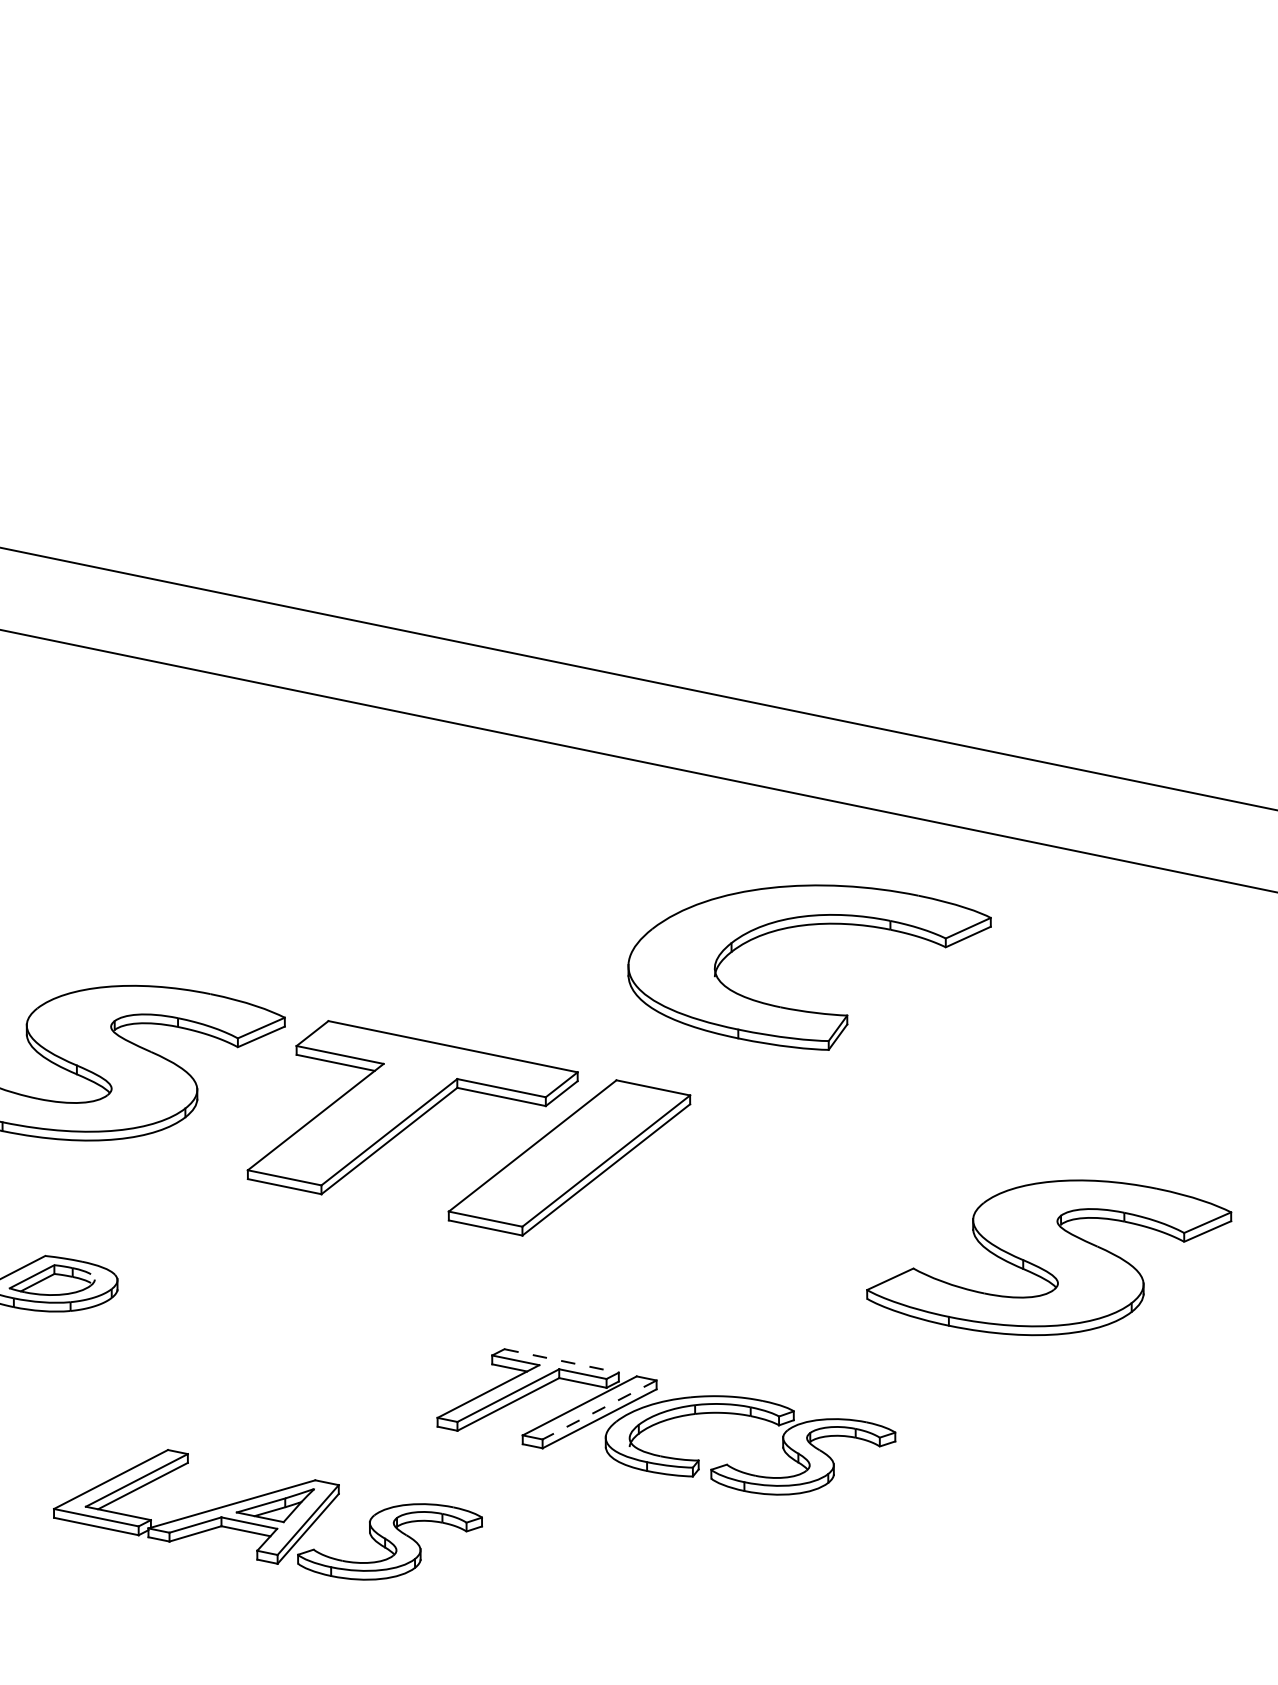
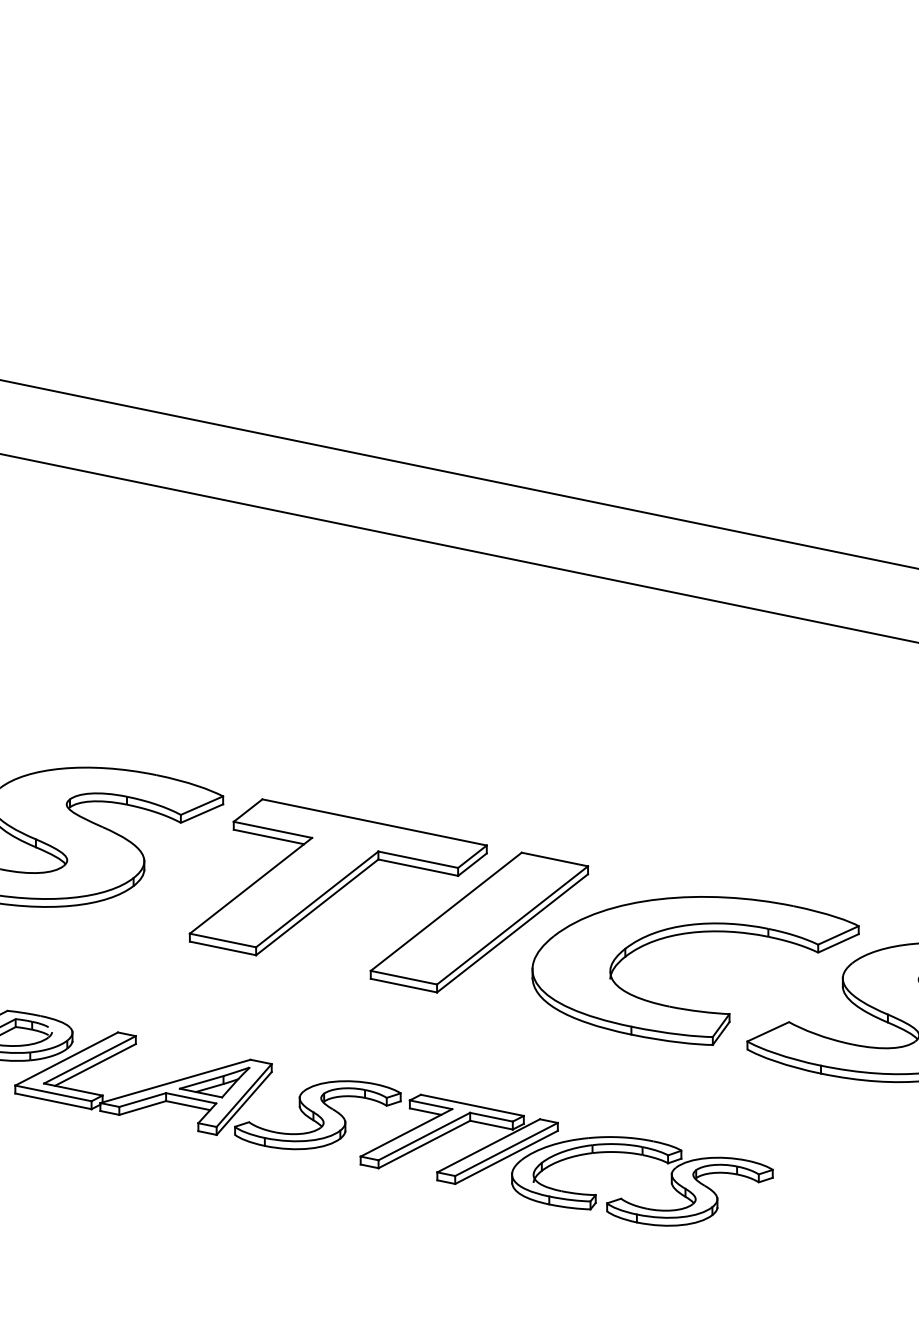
part: (805, 926) -> (691, 933), moved
line: (562, 1361) -> (473, 1105), dashed -> solid
line: (599, 1410) -> (506, 1149), dashed -> solid
part: (268, 1514) -> (208, 1090), moved

